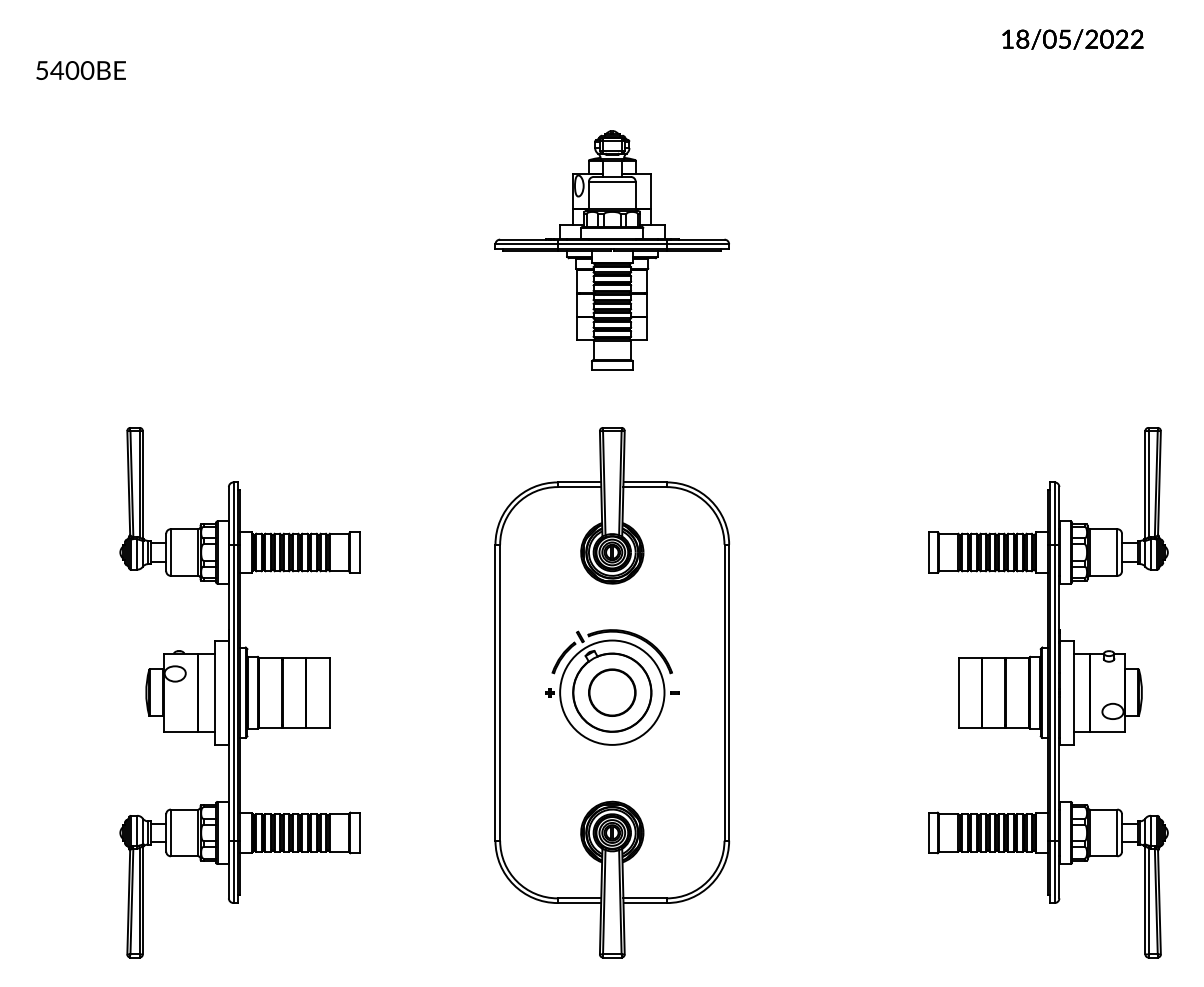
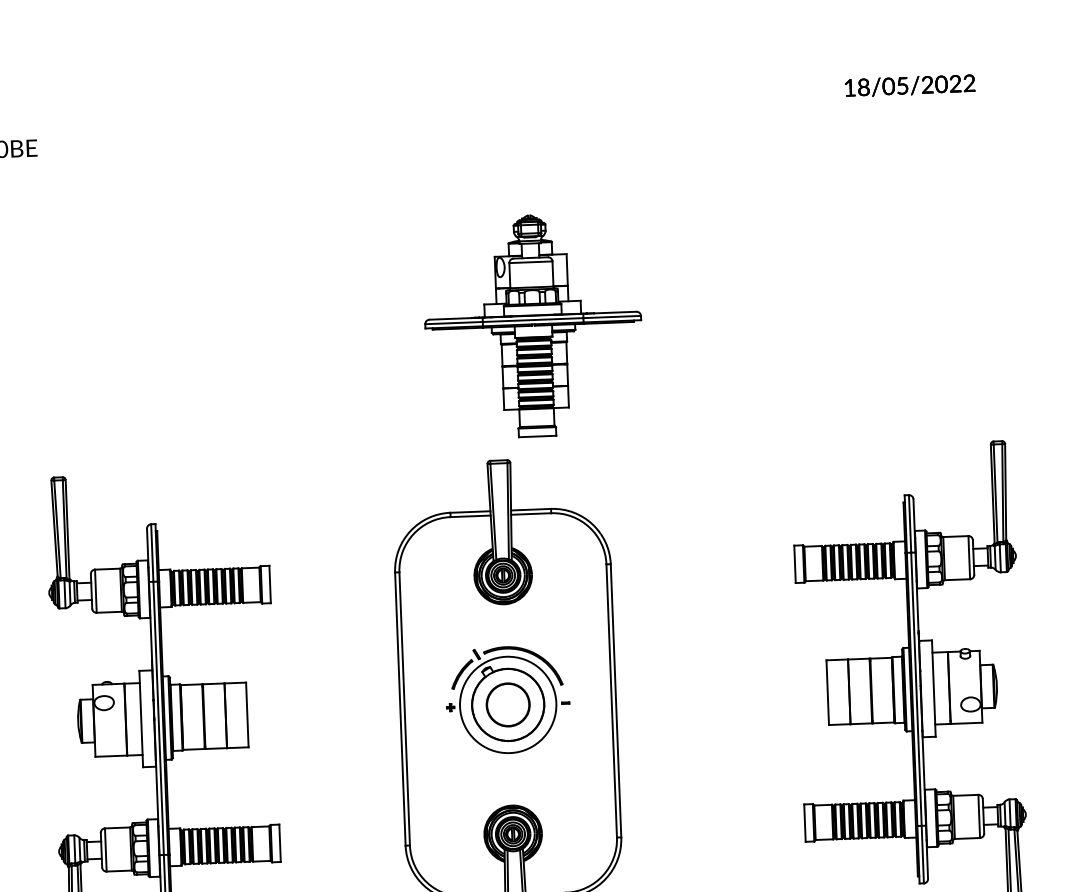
part: (611, 250) -> (532, 325), moved

